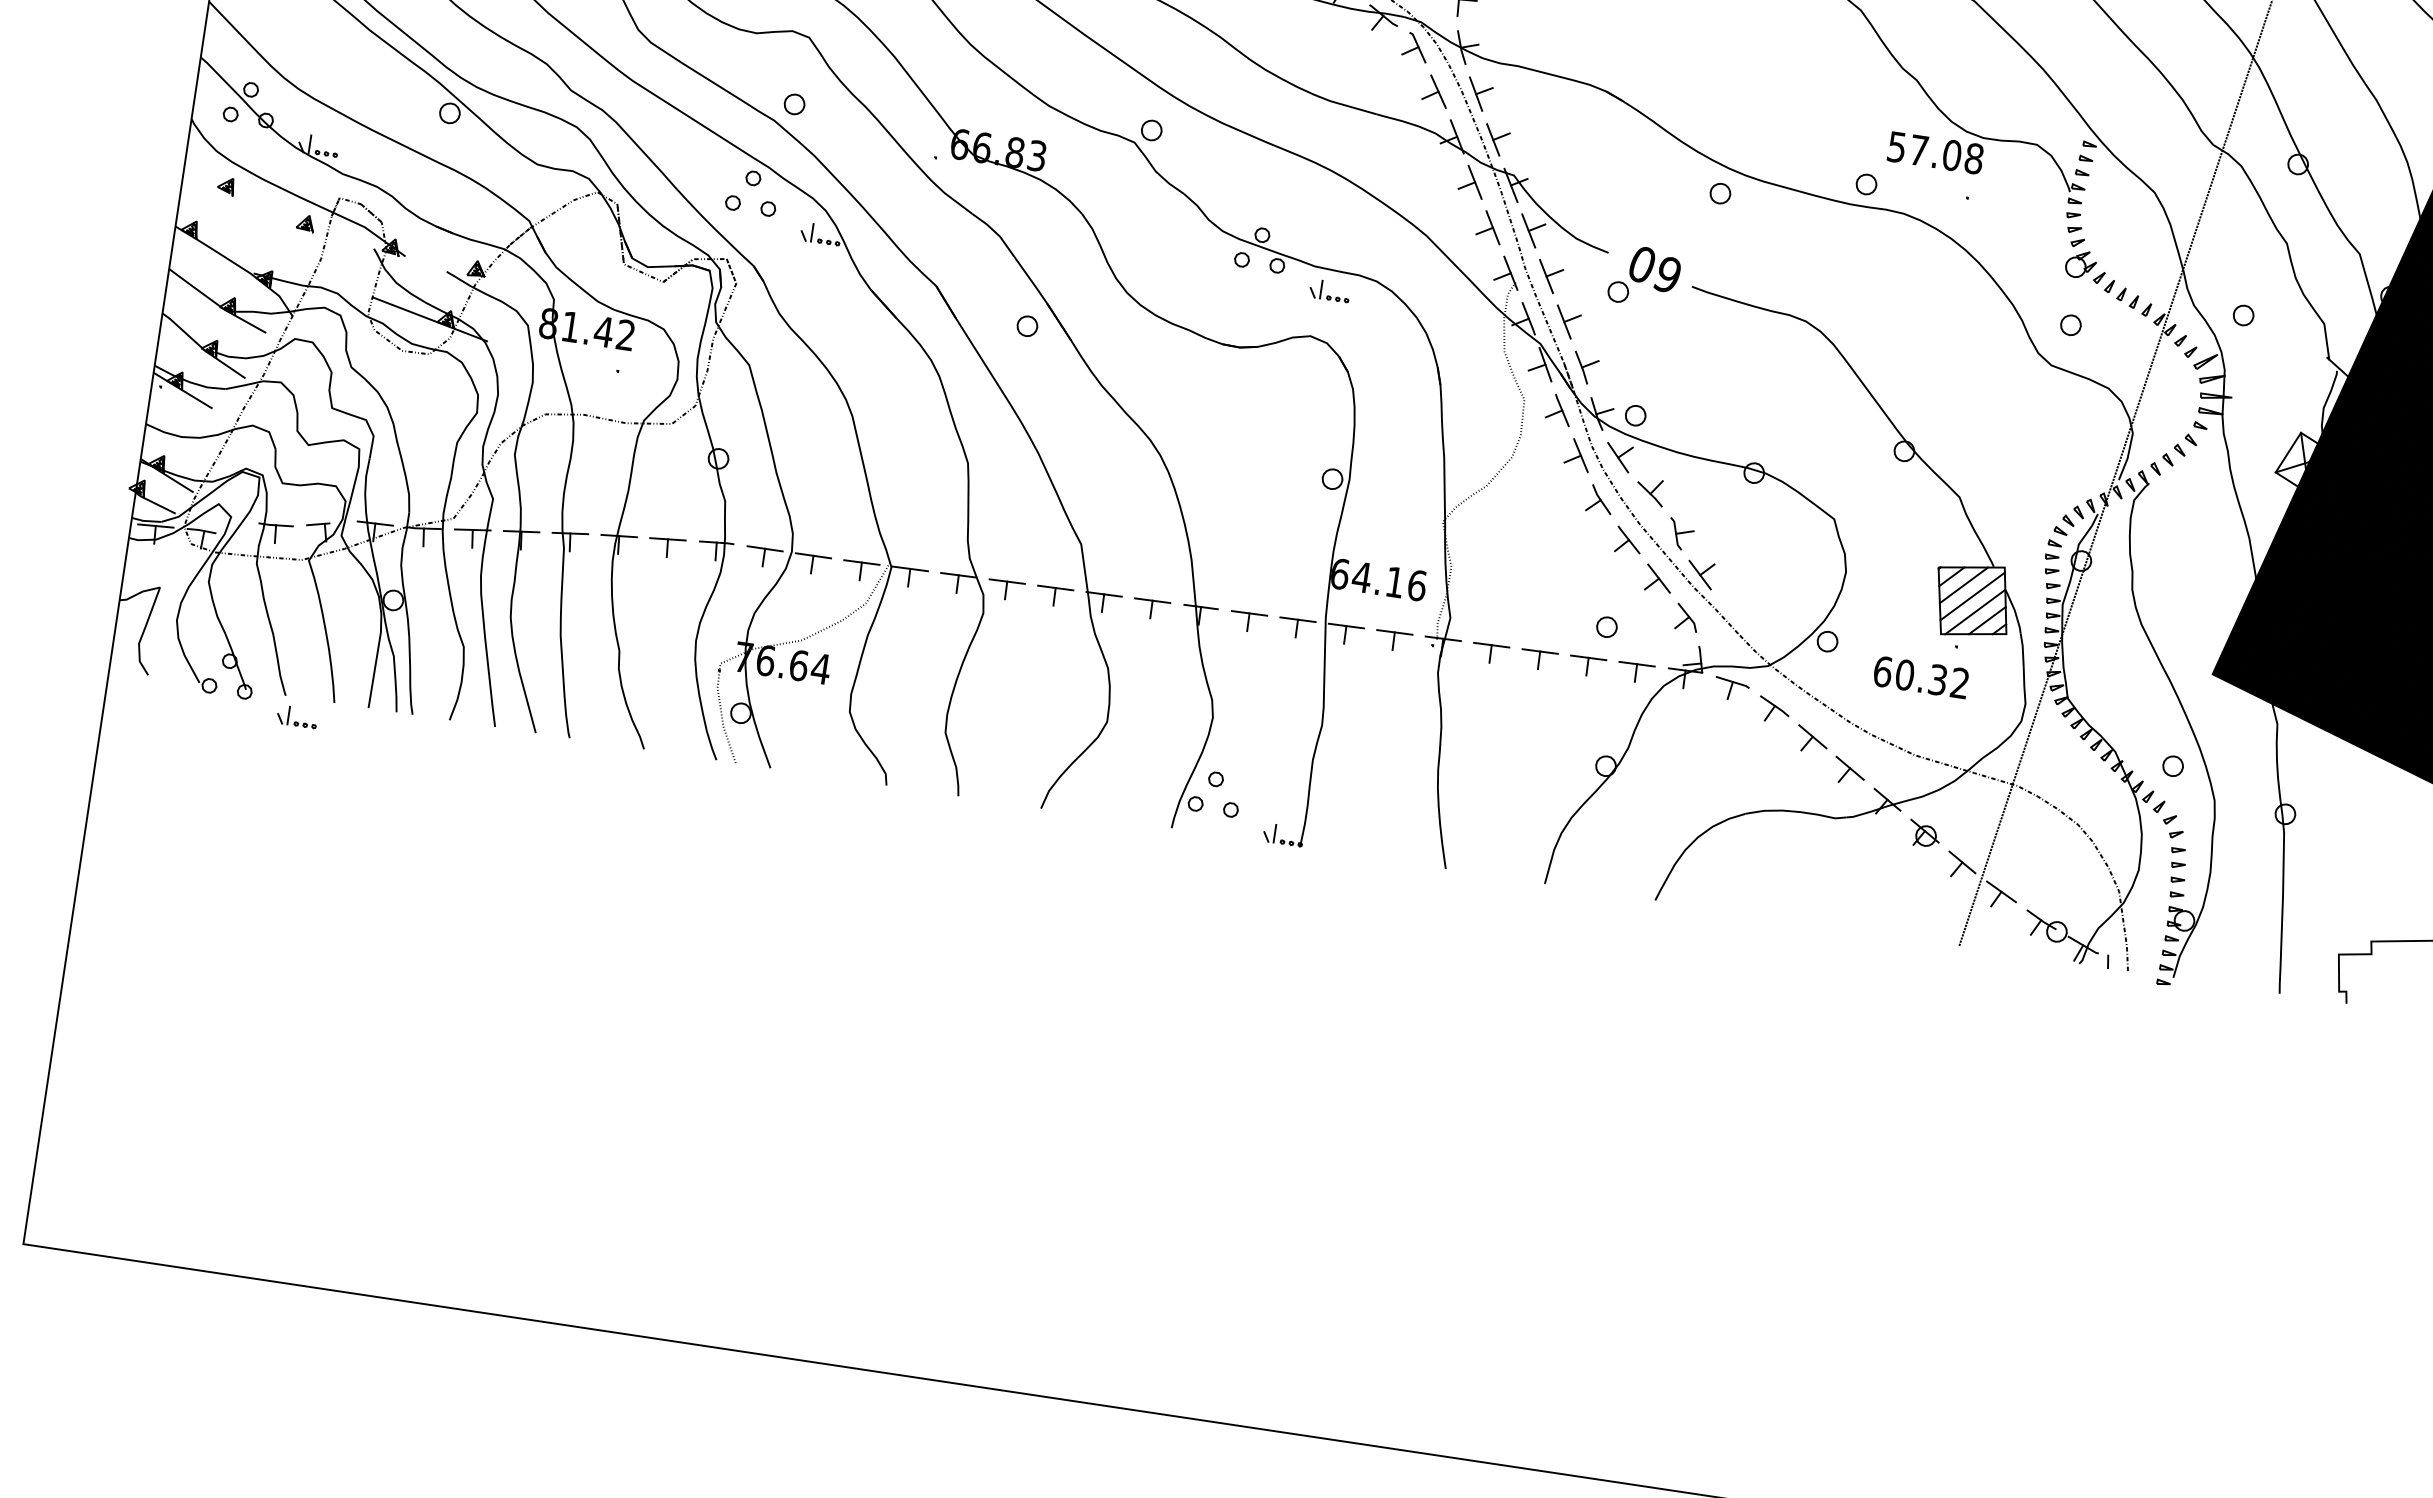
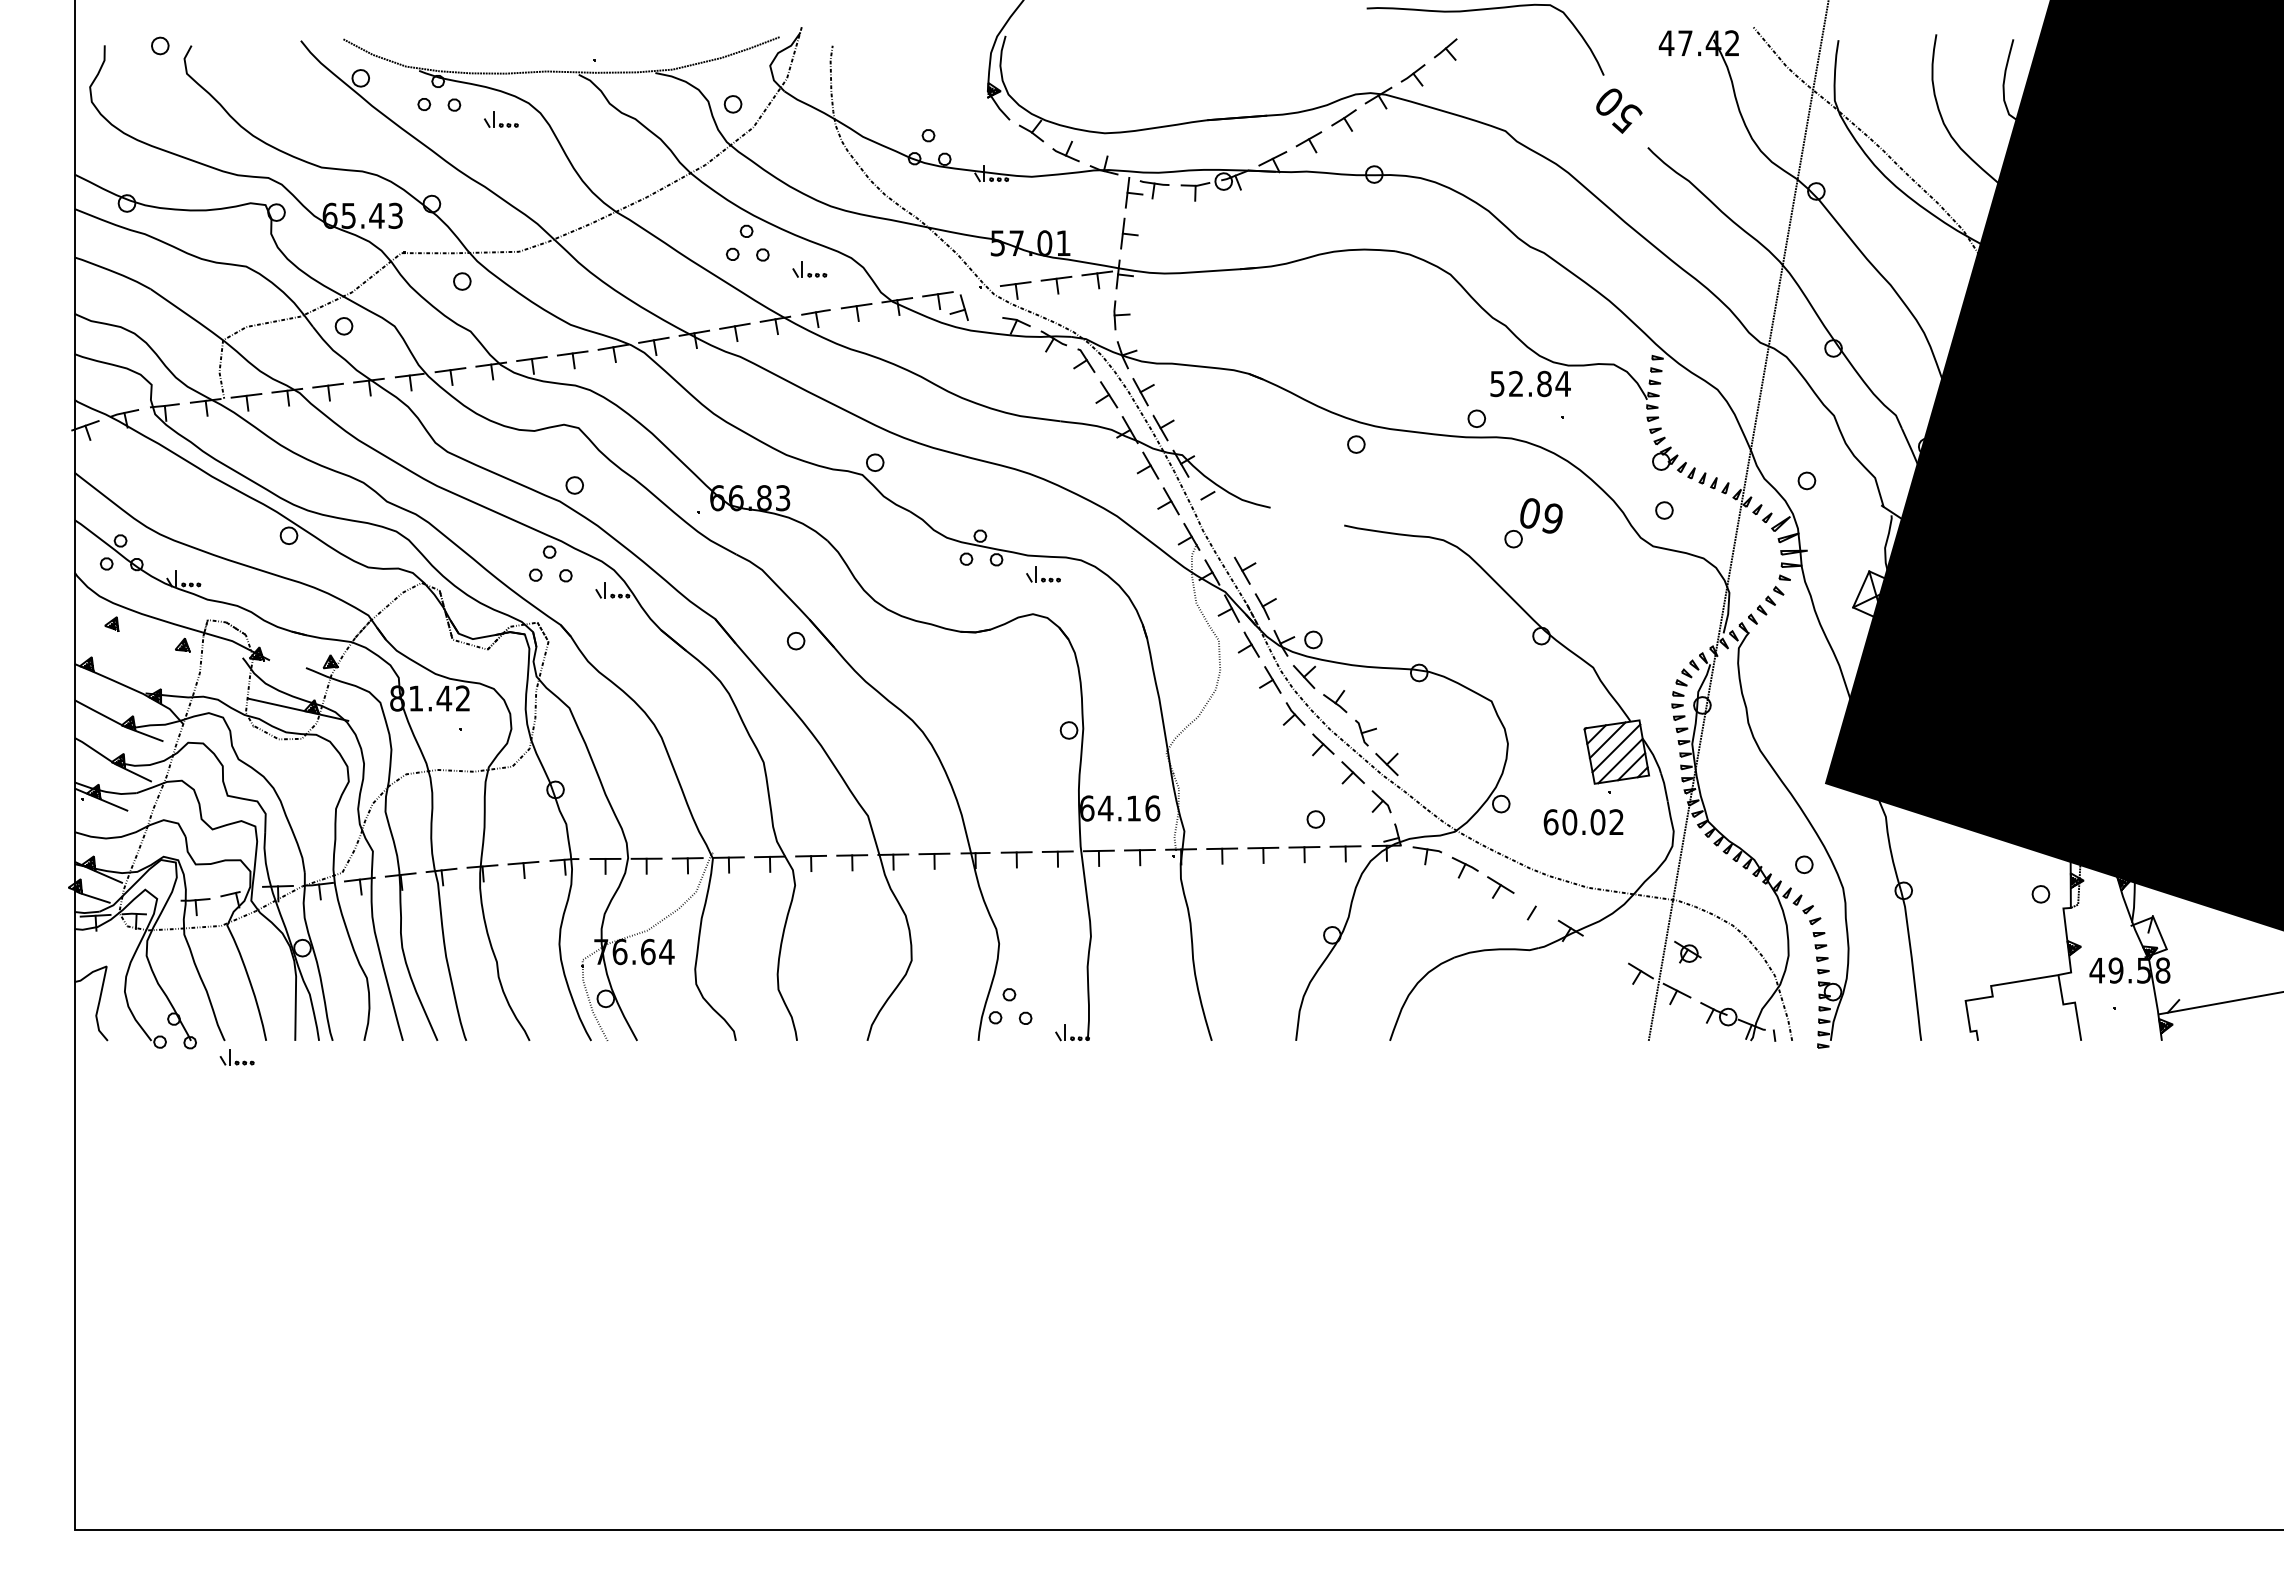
text: (1946, 154) -> (1539, 383), 57.08 -> 52.84
line: (1528, 231) -> (1201, 499), removed
part: (1549, 277) -> (1224, 535), removed
part: (1644, 277) -> (1533, 523), moved
text: (1937, 680) -> (1597, 822), 60.32 -> 60.02
line: (1849, 768) -> (1535, 906), removed
part: (1924, 834) -> (1687, 952), moved

